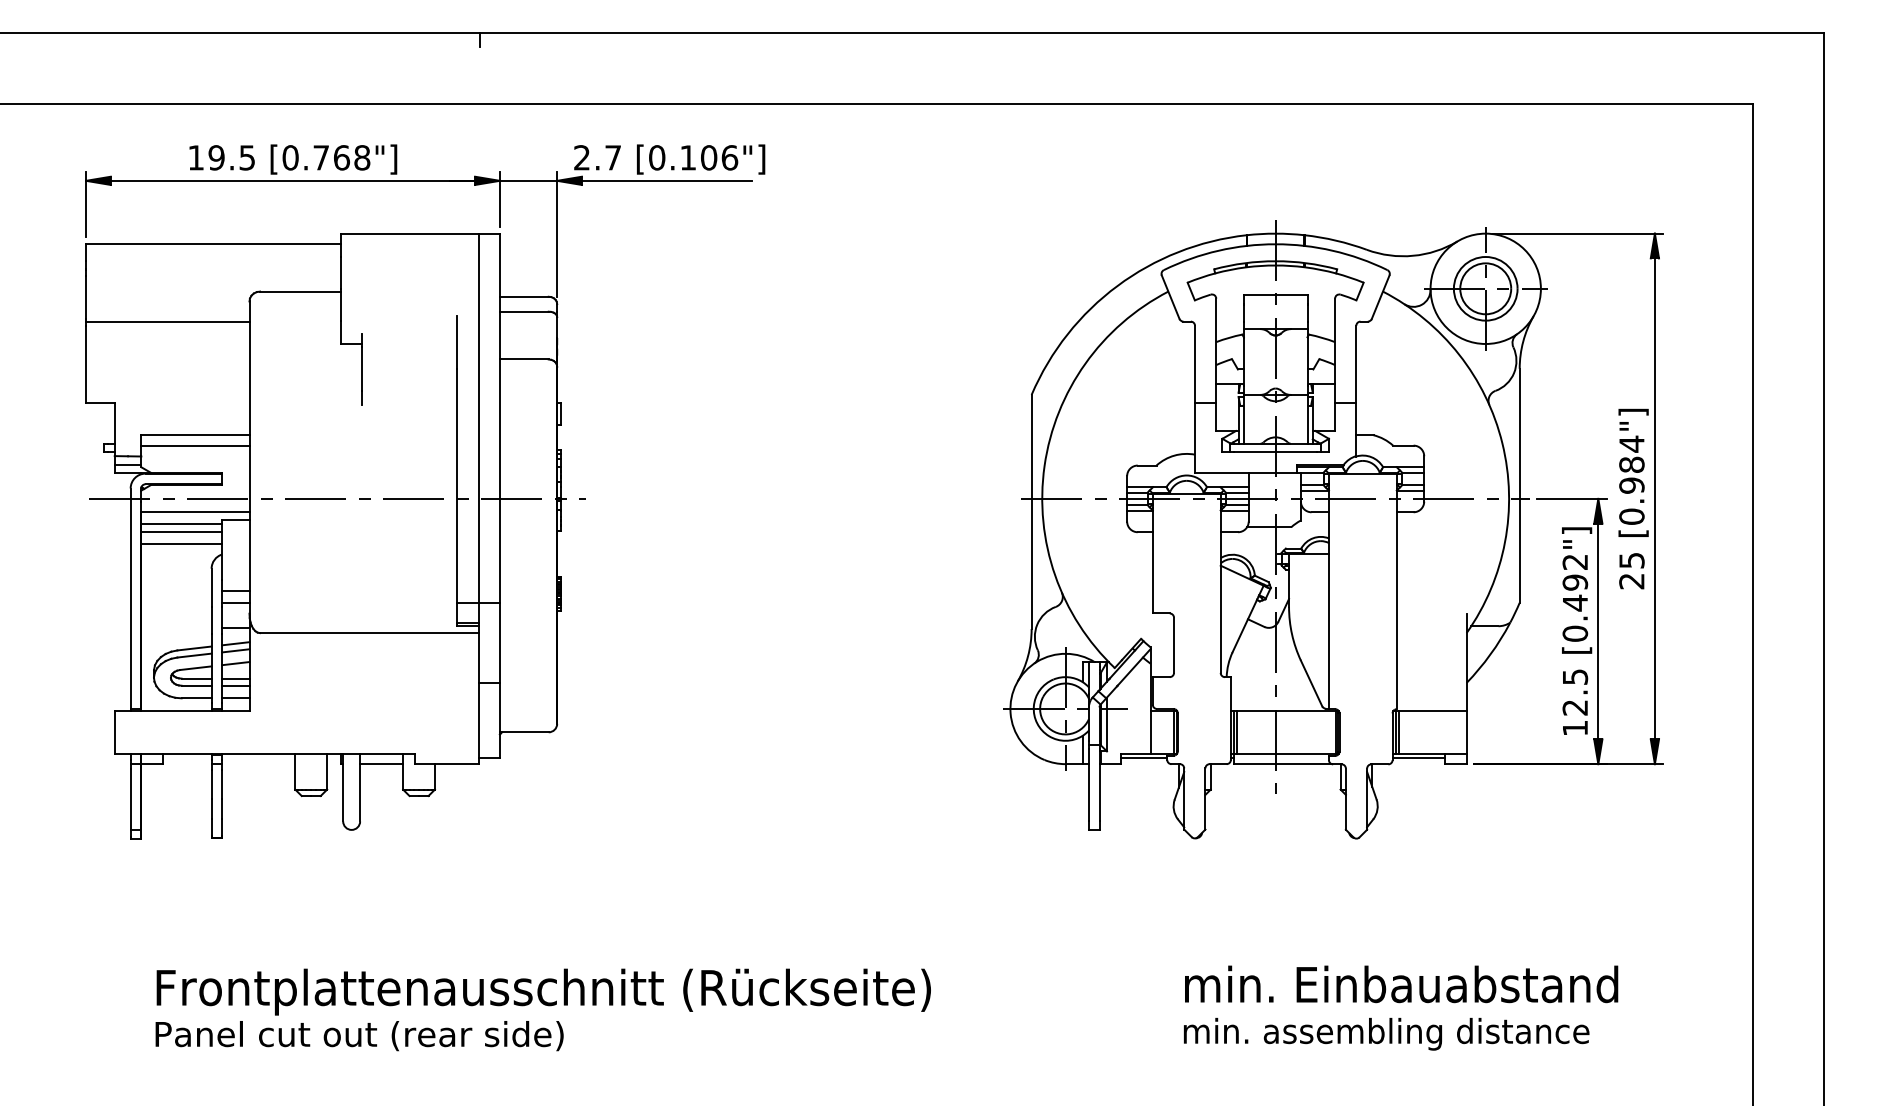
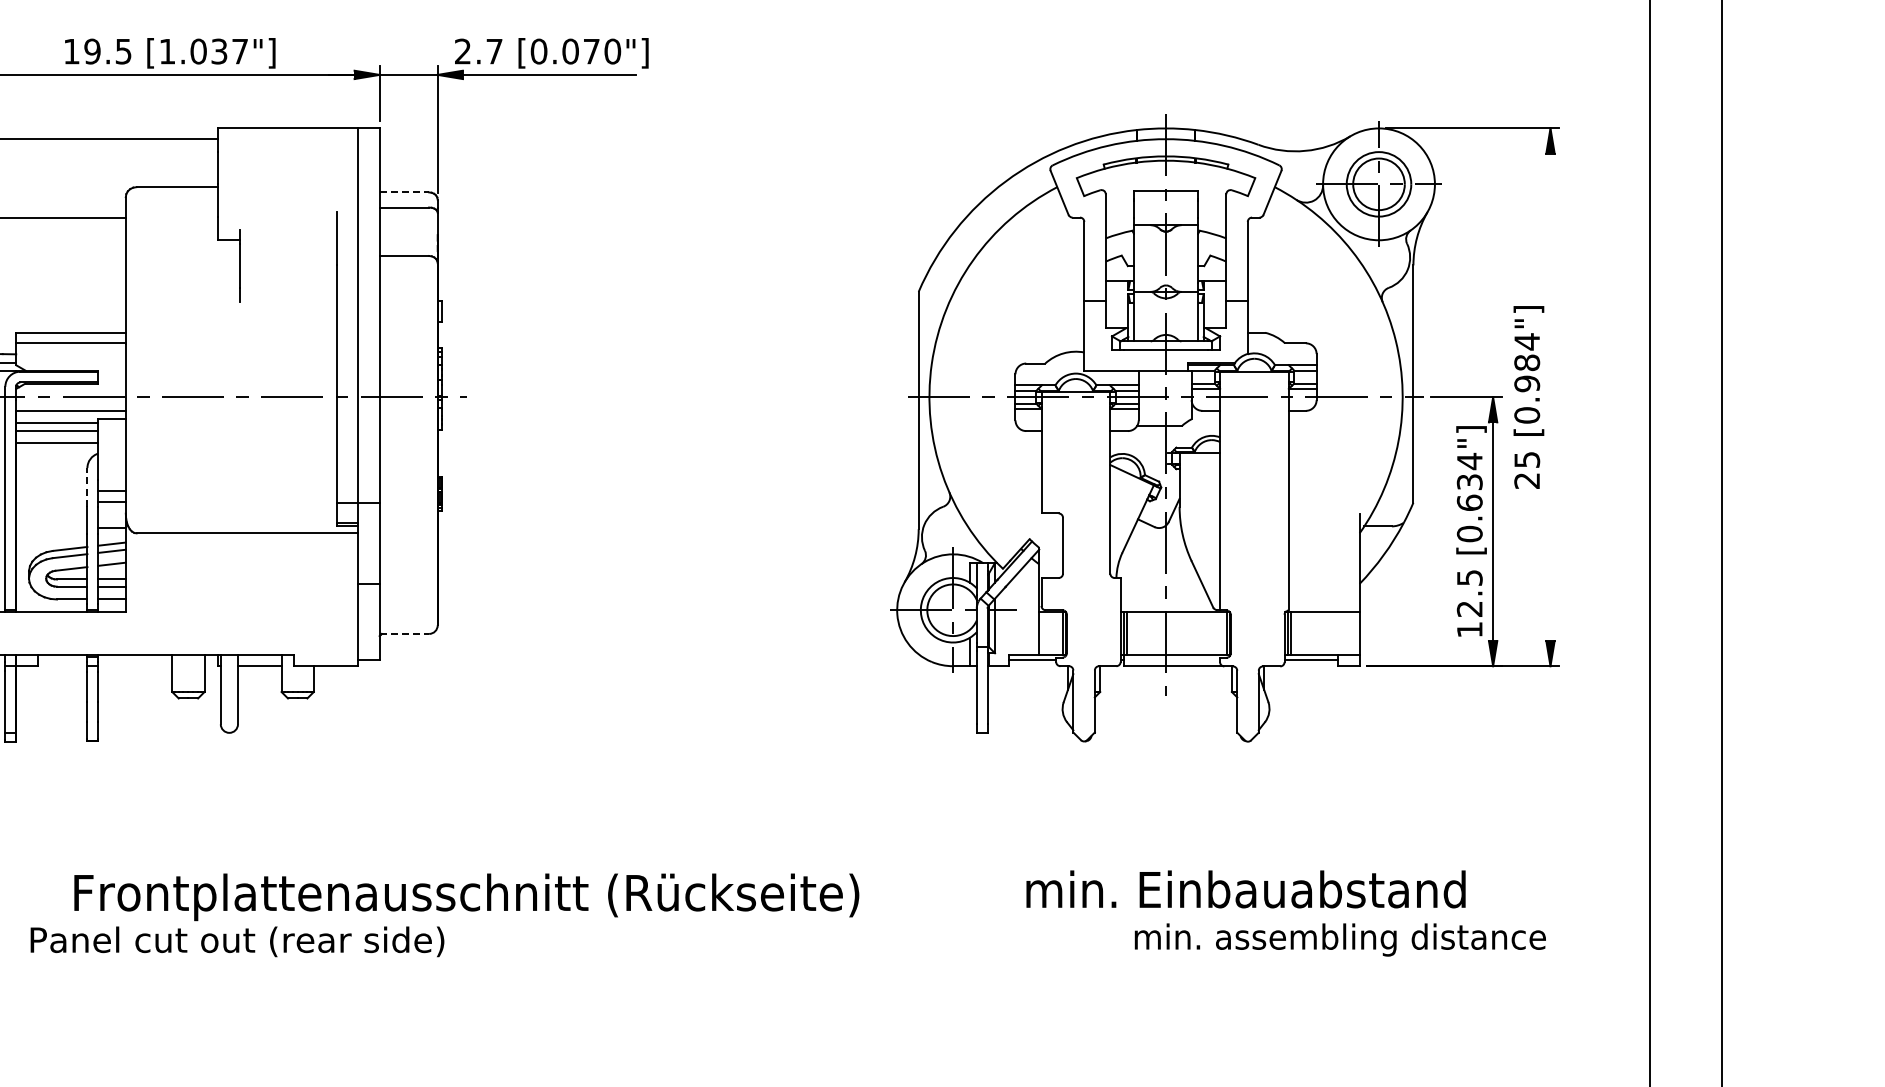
text: (326, 157) -> (203, 51), [0.768"] -> [1.037"]
text: (709, 157) -> (592, 51), [0.106"] -> [0.070"]
line: (524, 296) -> (404, 192), solid -> dashed
line: (1654, 498) -> (1550, 396), removed
text: (1575, 582) -> (1469, 482), [0.492"] -> [0.634"]
line: (211, 587) -> (87, 487), solid -> dashed
line: (524, 732) -> (404, 634), solid -> dashed
text: (1401, 984) -> (1245, 889), moved
text: (543, 991) -> (466, 896), moved
text: (1386, 1034) -> (1340, 940), moved

